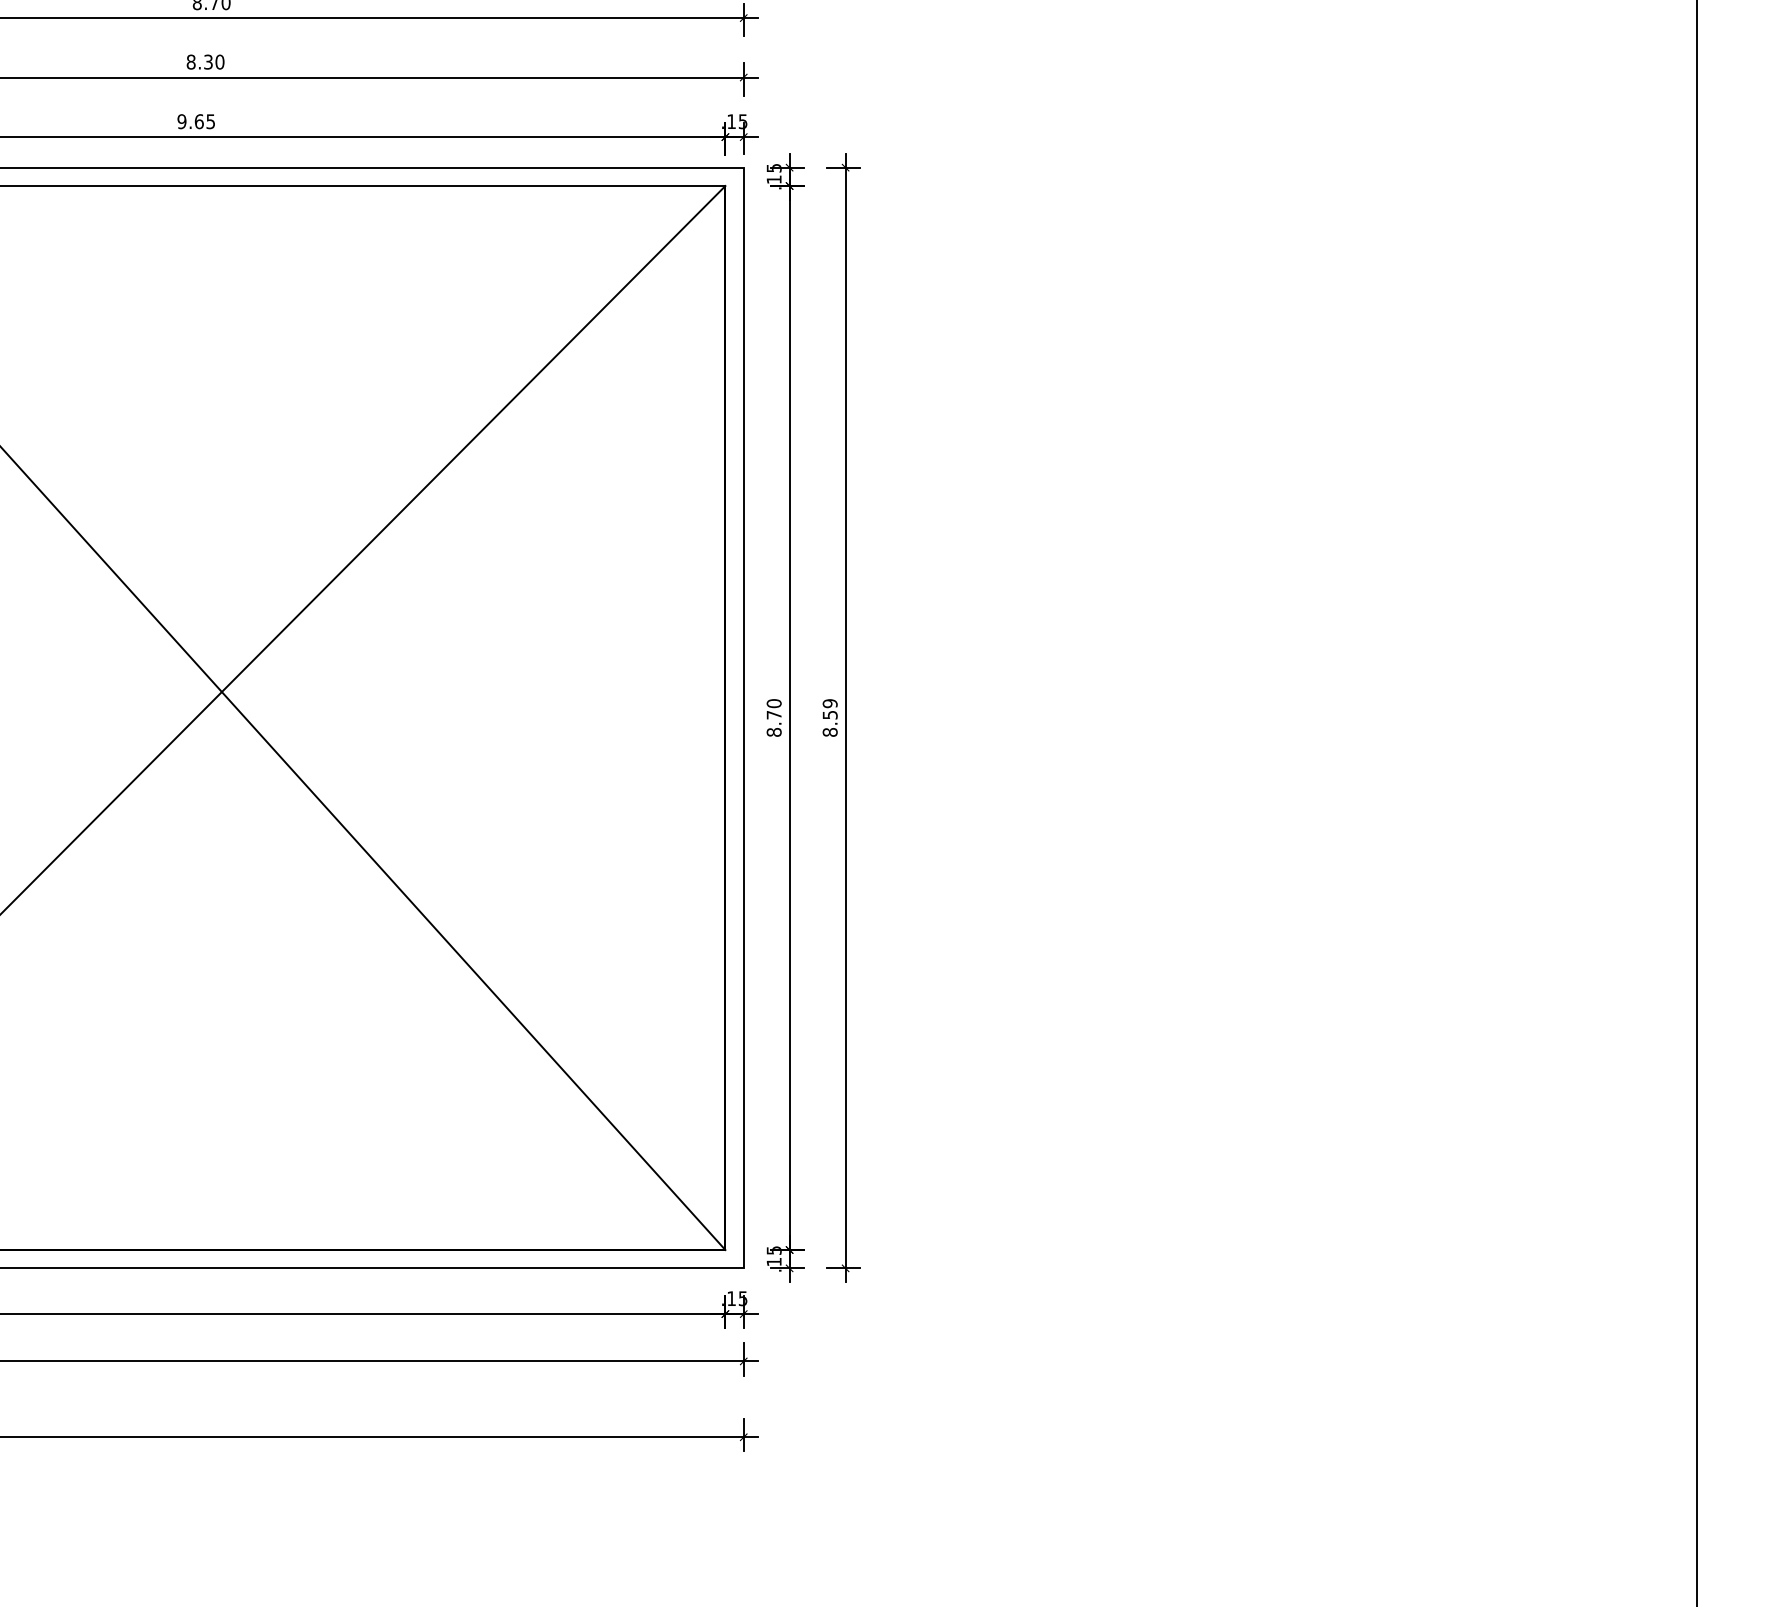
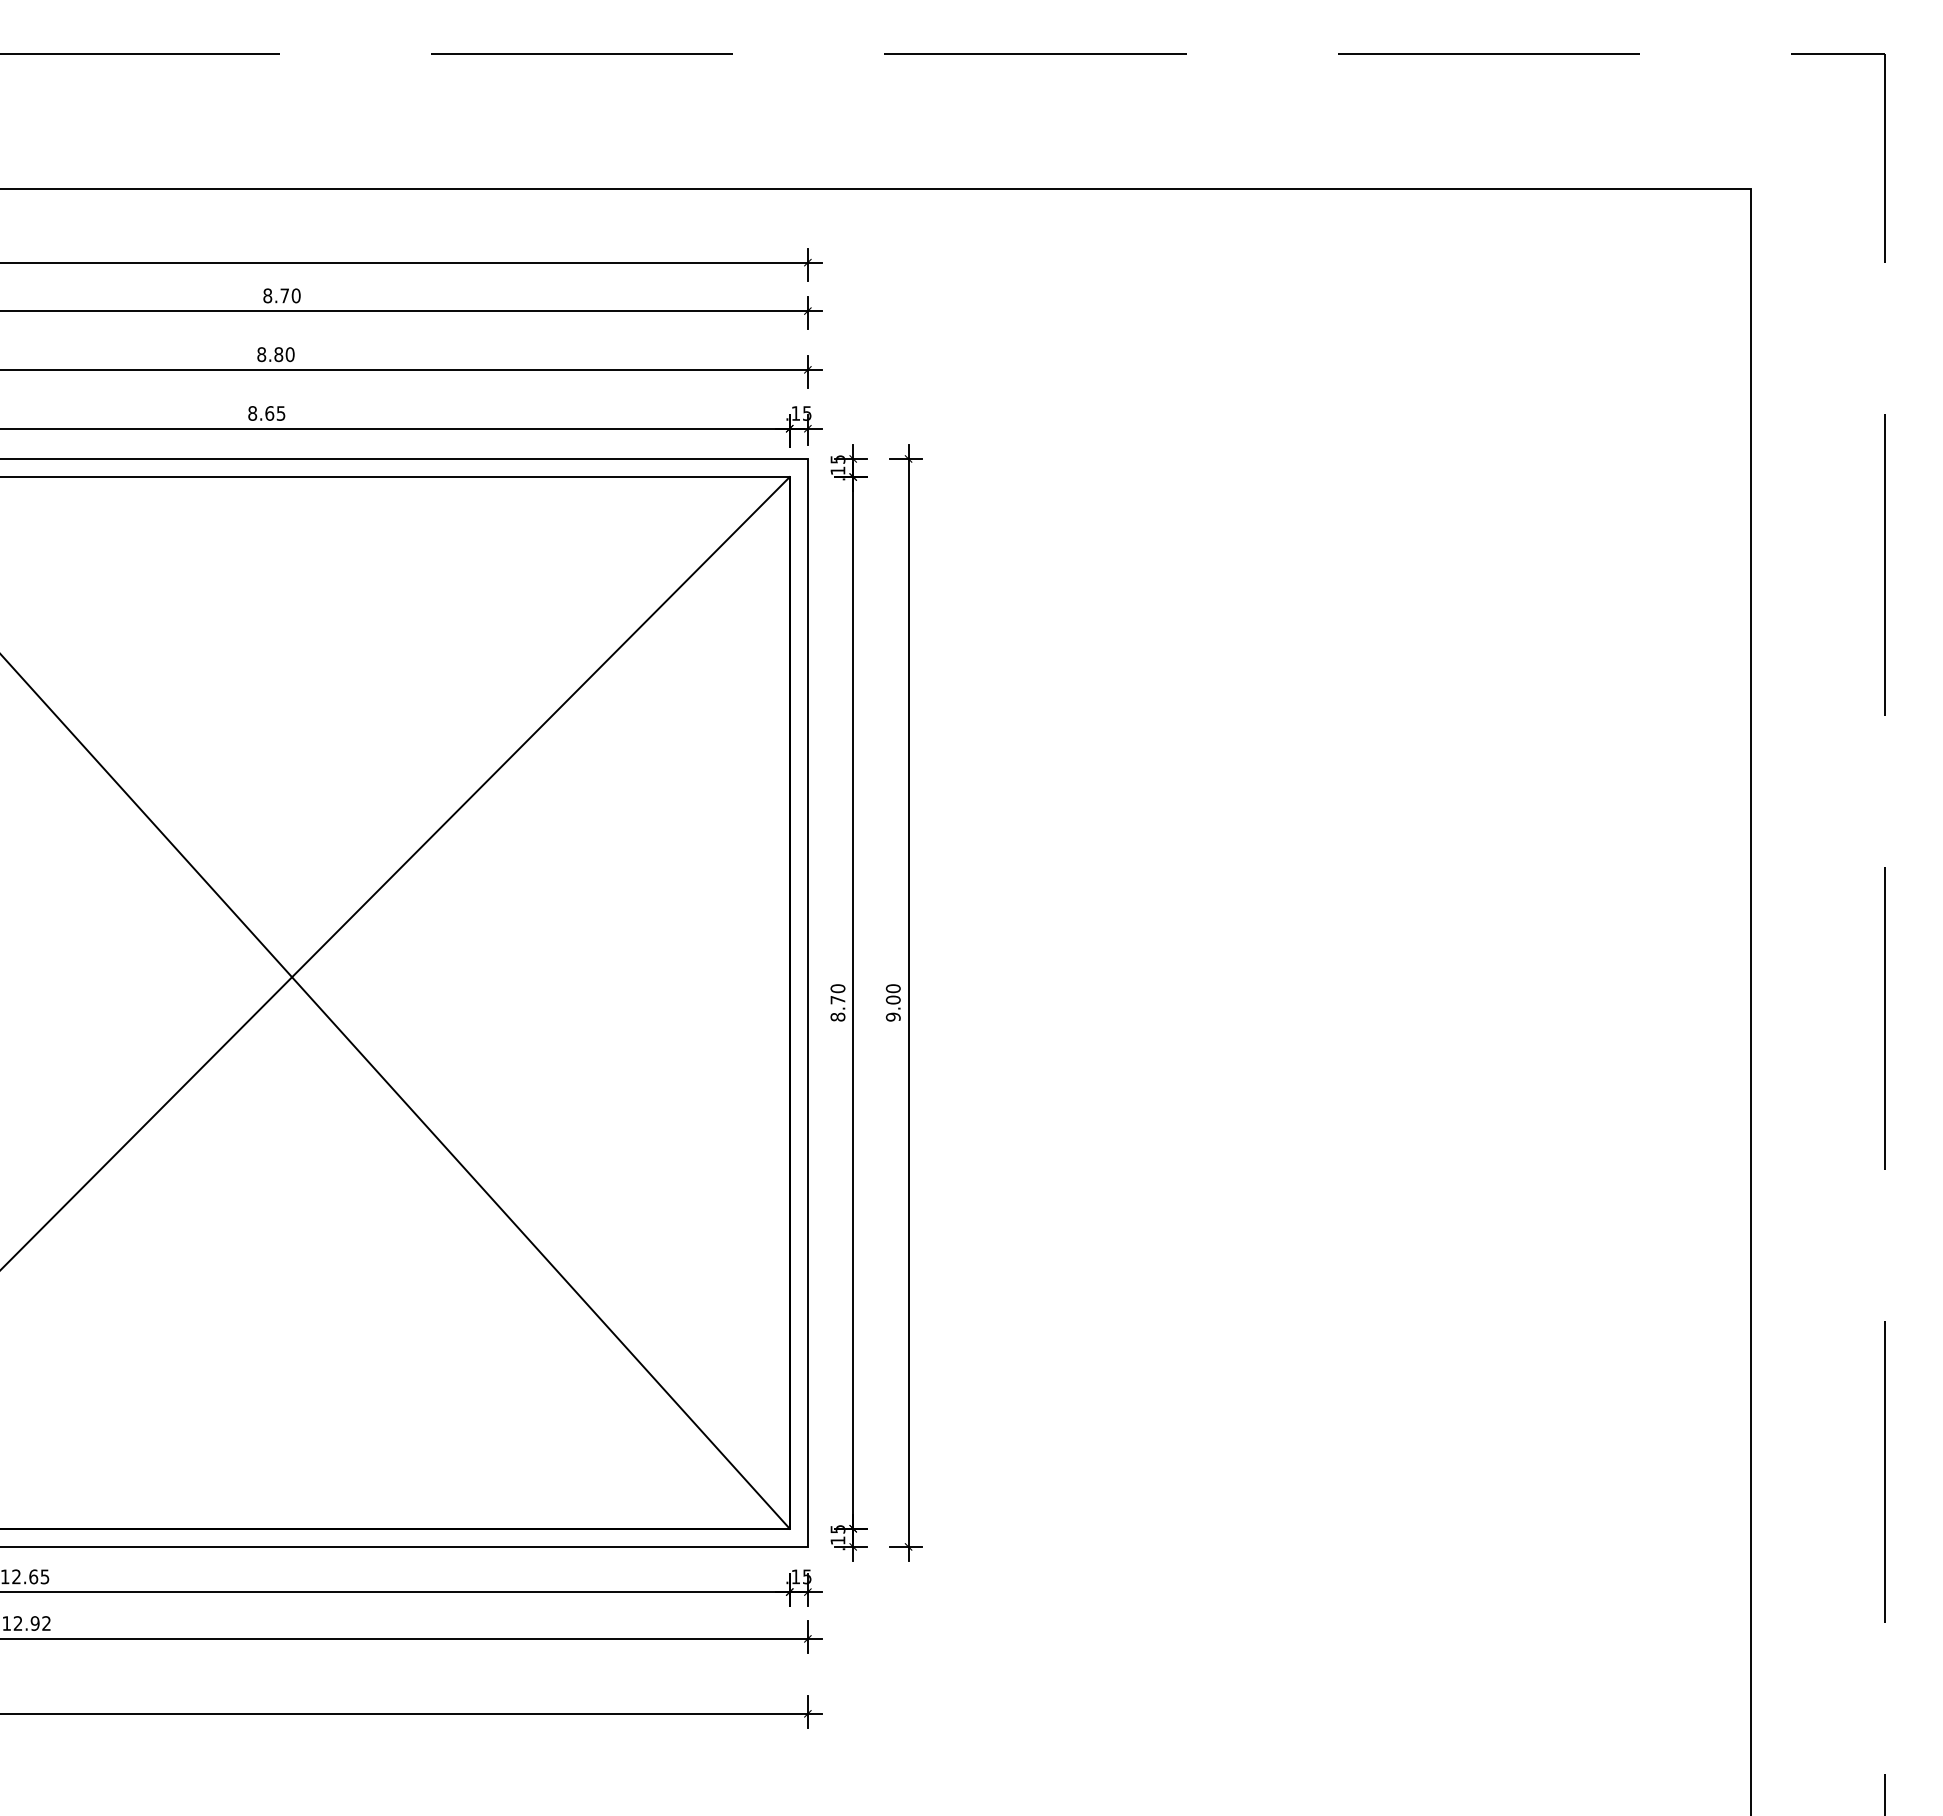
text: (208, 62) -> (278, 354), 8.30 -> 8.80
text: (181, 121) -> (252, 413), 9.65 -> 8.65
text: (829, 717) -> (892, 1002), 8.59 -> 9.00

